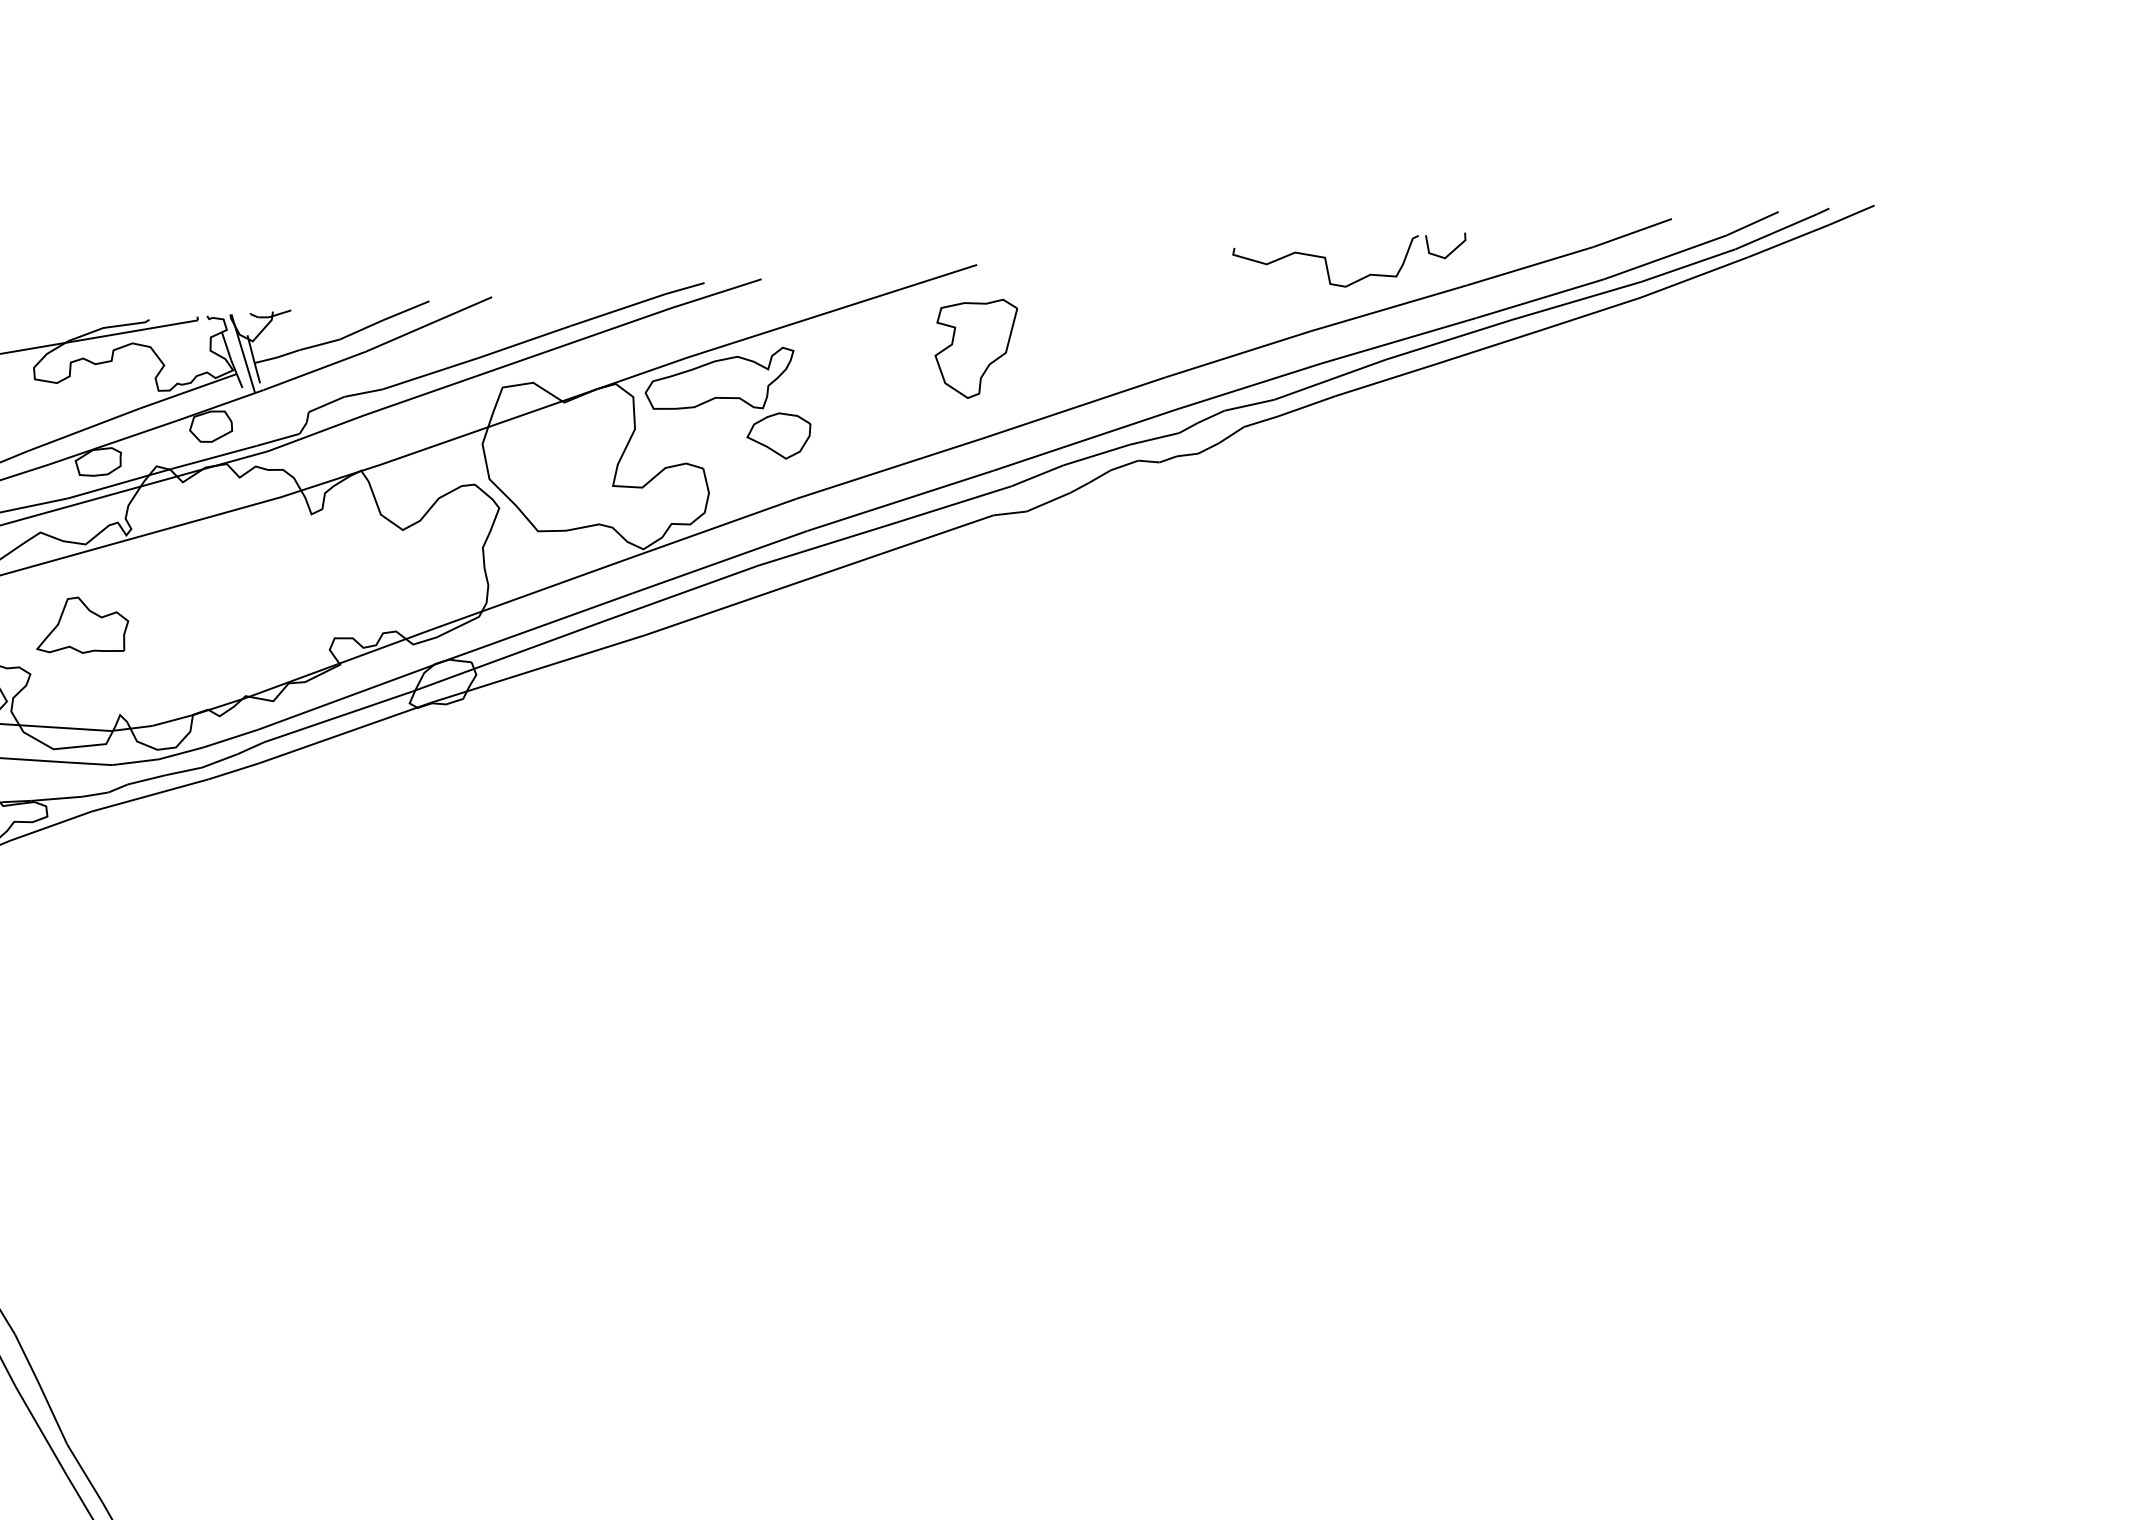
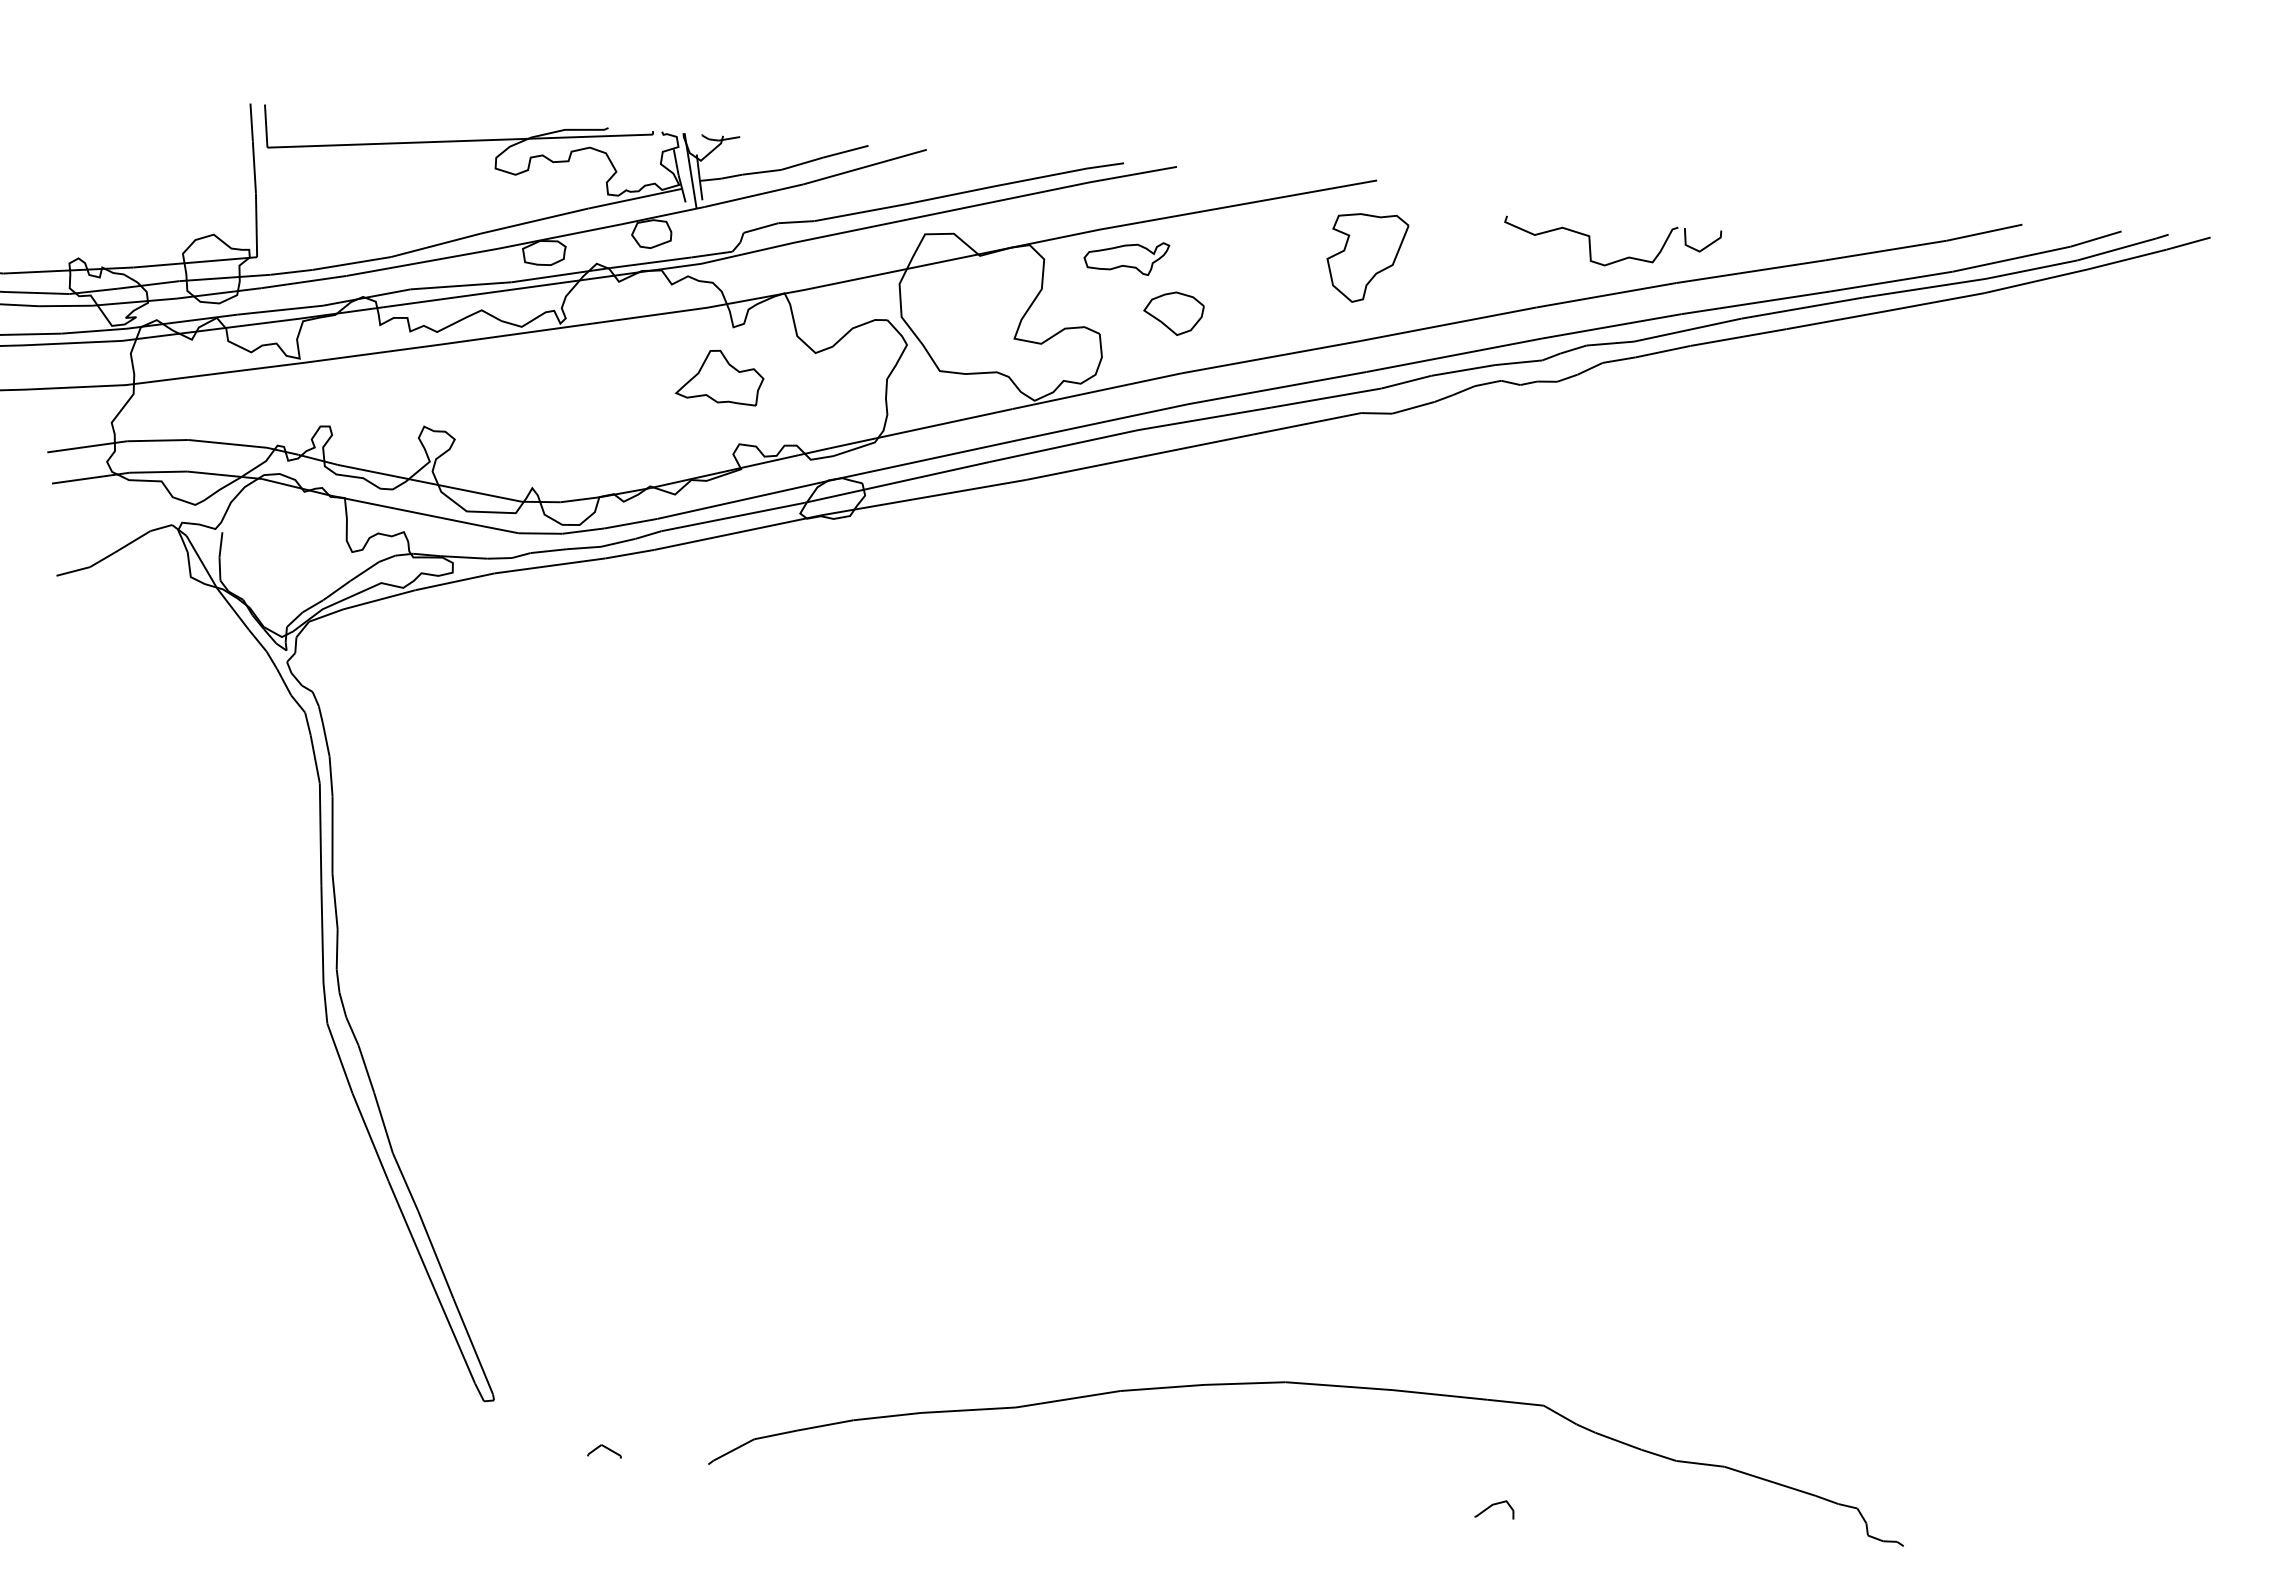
part: (1360, 278) -> (1619, 259), moved
part: (720, 384) -> (1126, 258), size x0.6
part: (81, 626) -> (719, 377), moved

